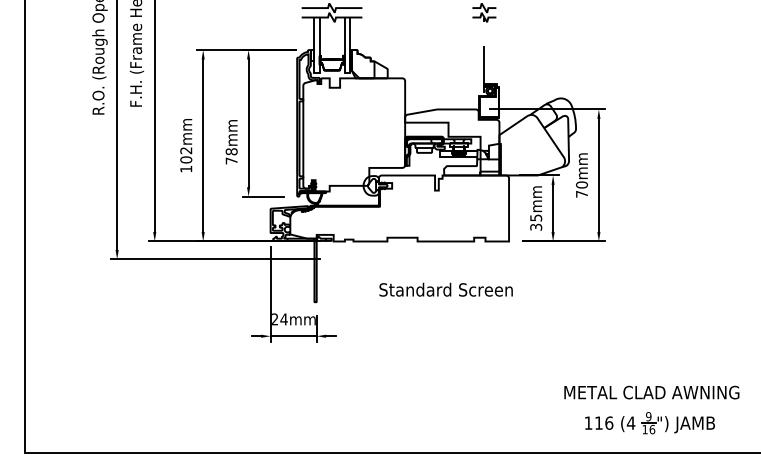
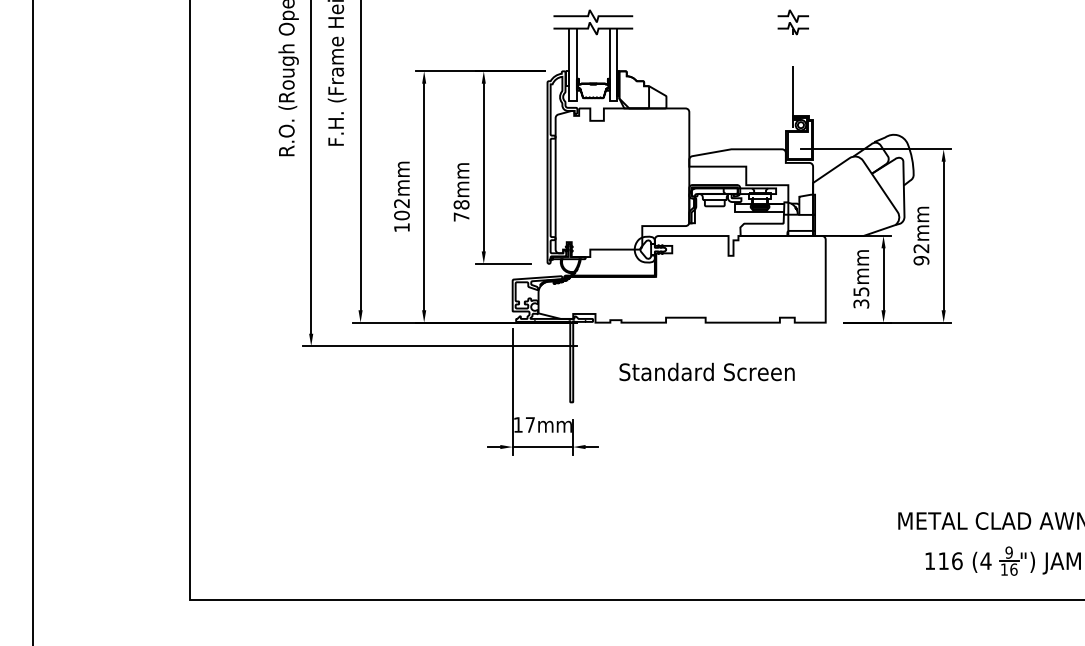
text: (582, 189) -> (921, 254), 70mm -> 92mm
text: (445, 289) -> (706, 371), moved
text: (279, 319) -> (524, 424), 24mm -> 17mm

